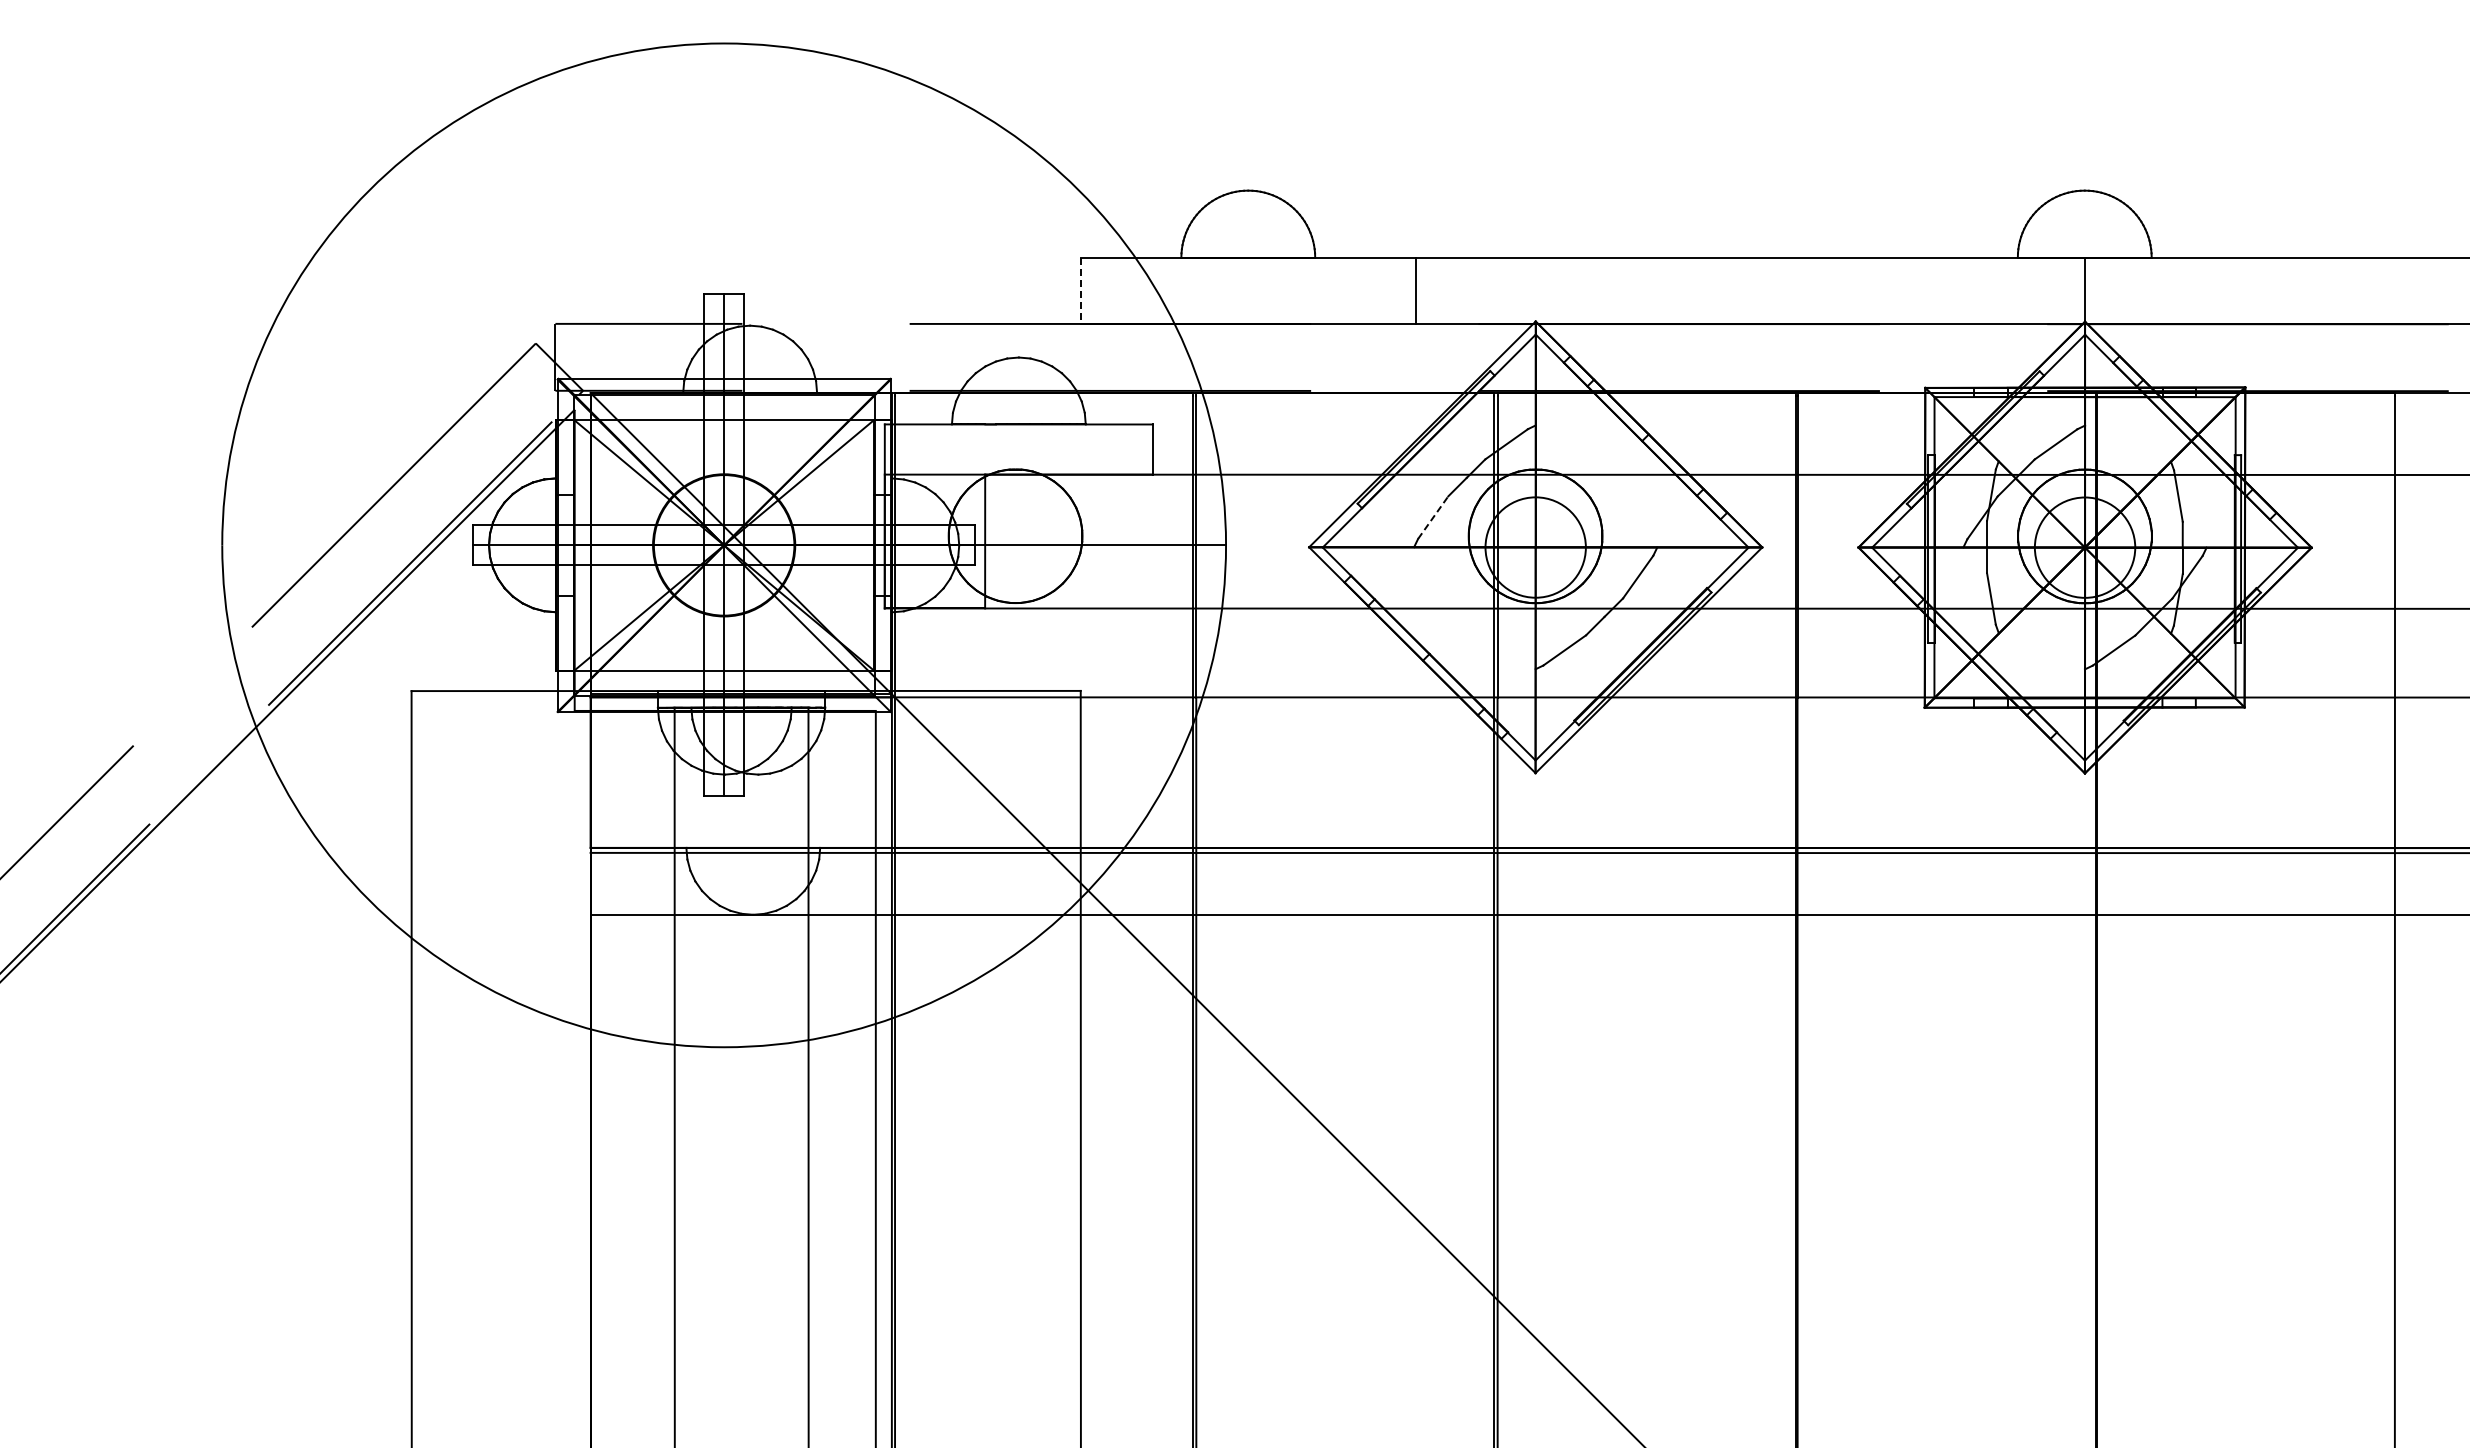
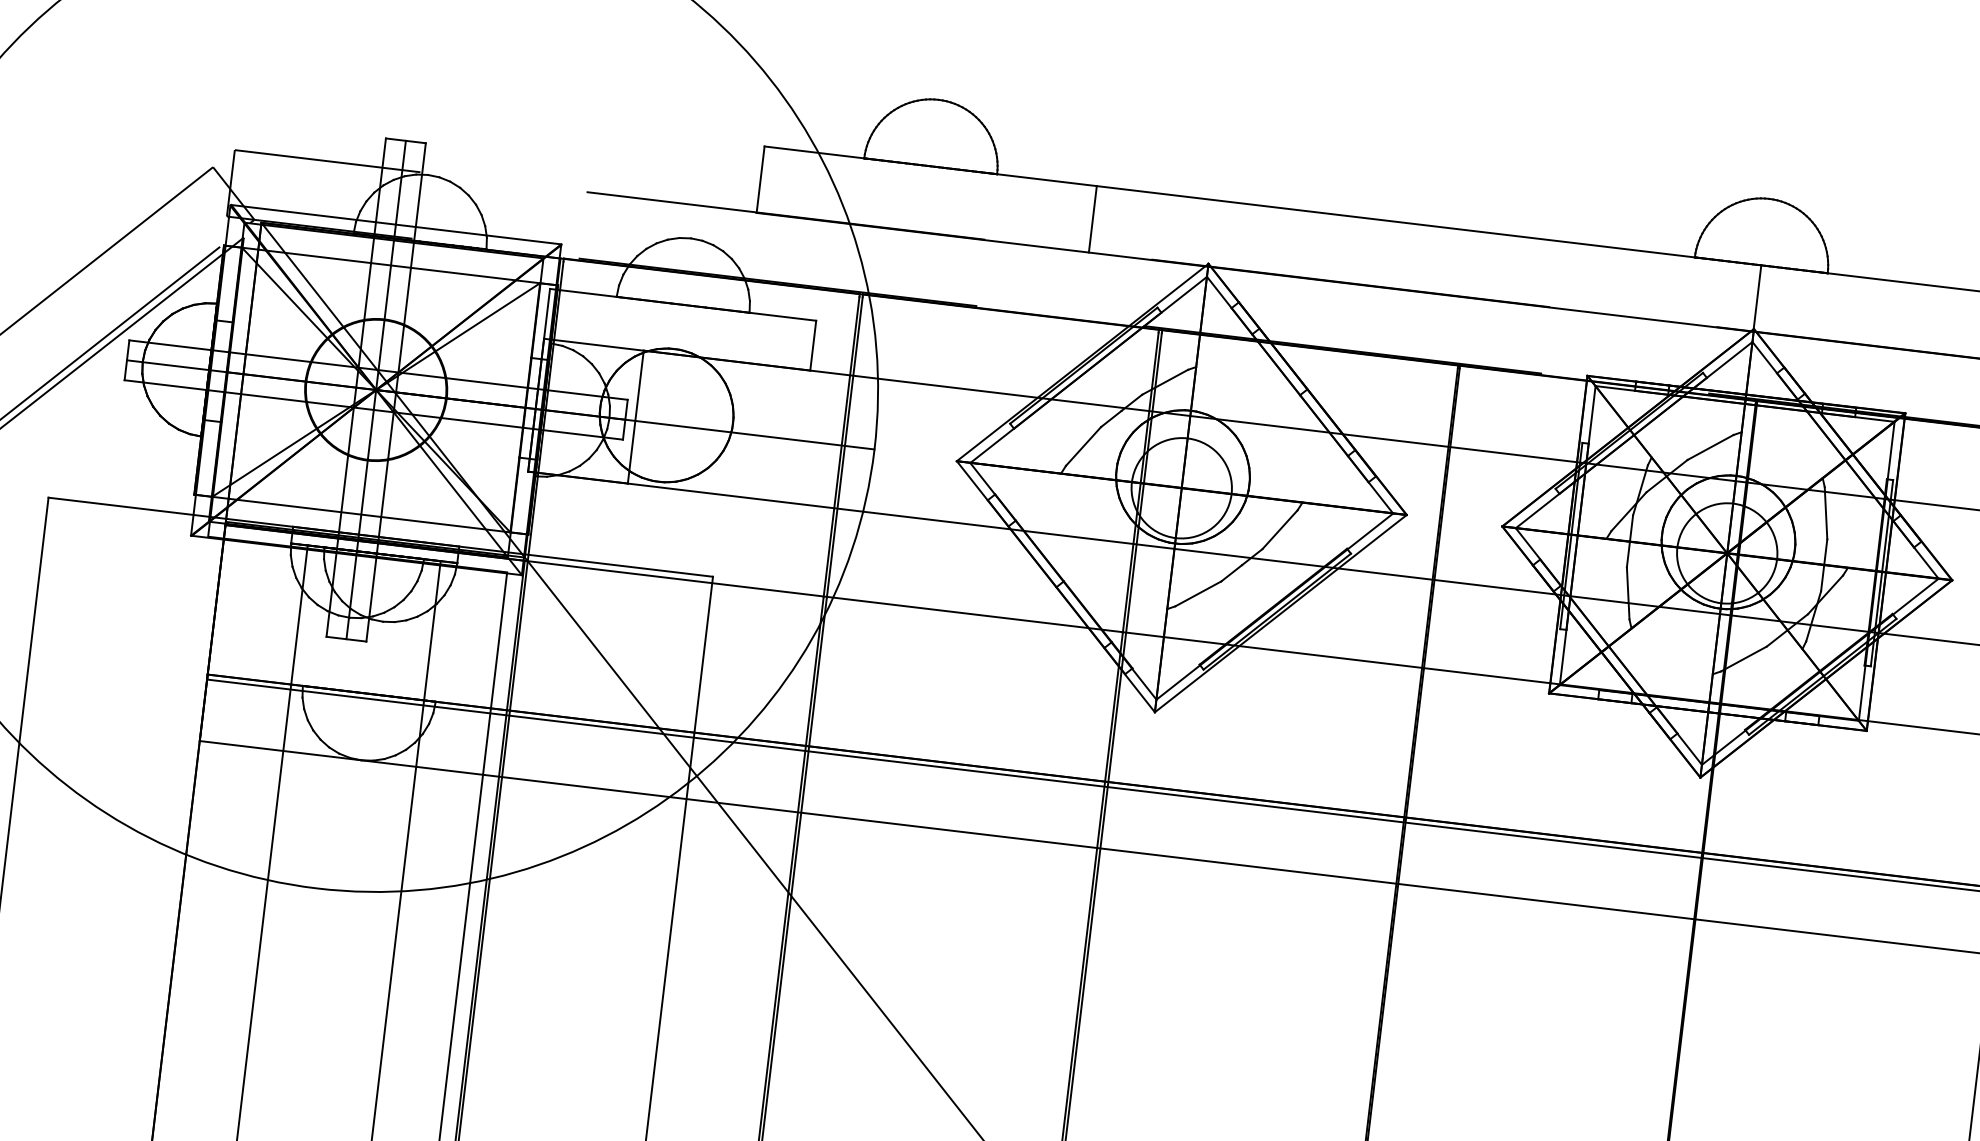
line: (1081, 291) -> (761, 180), dashed -> solid
line: (1433, 517) -> (1083, 446), dashed -> solid

